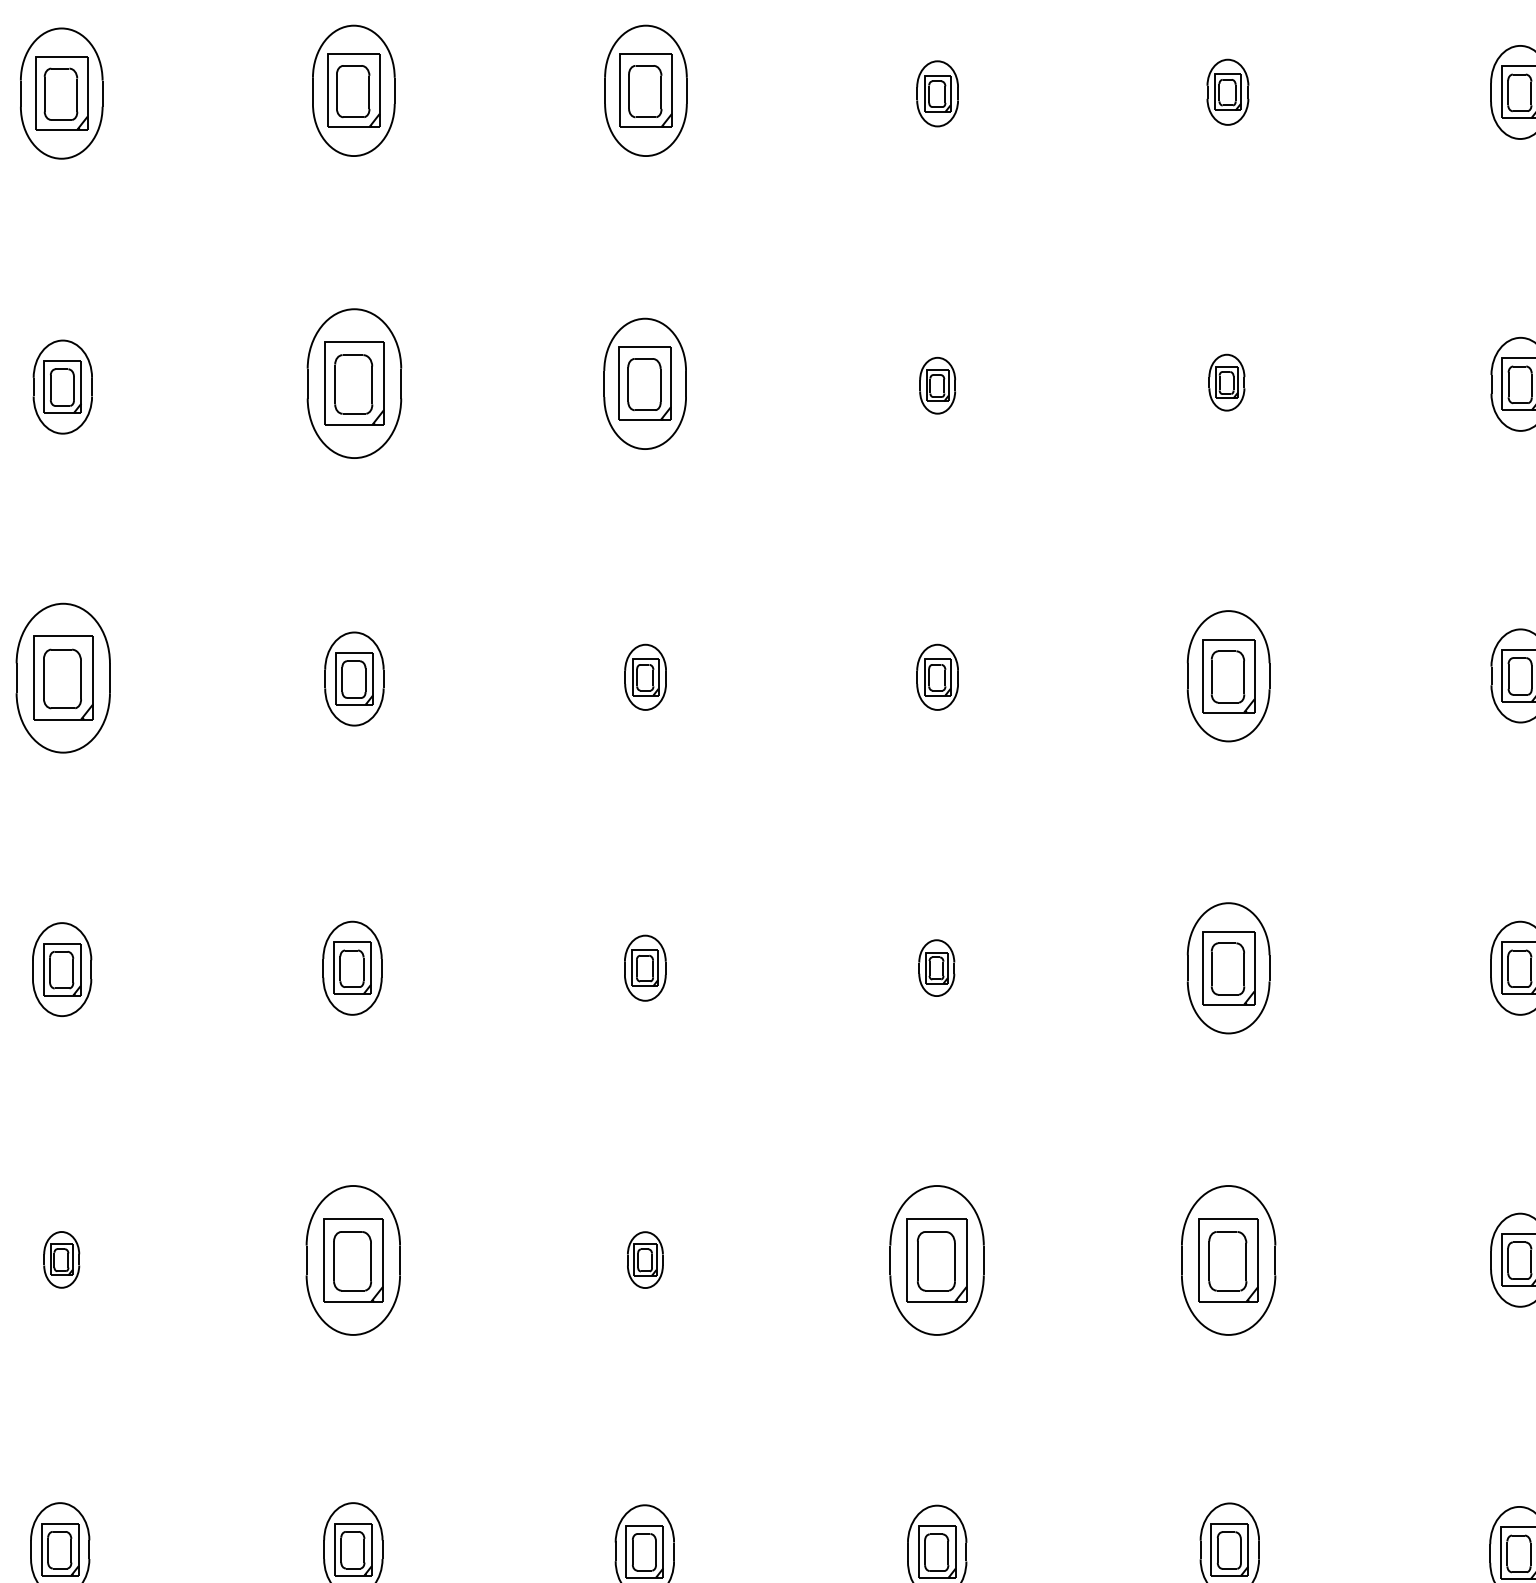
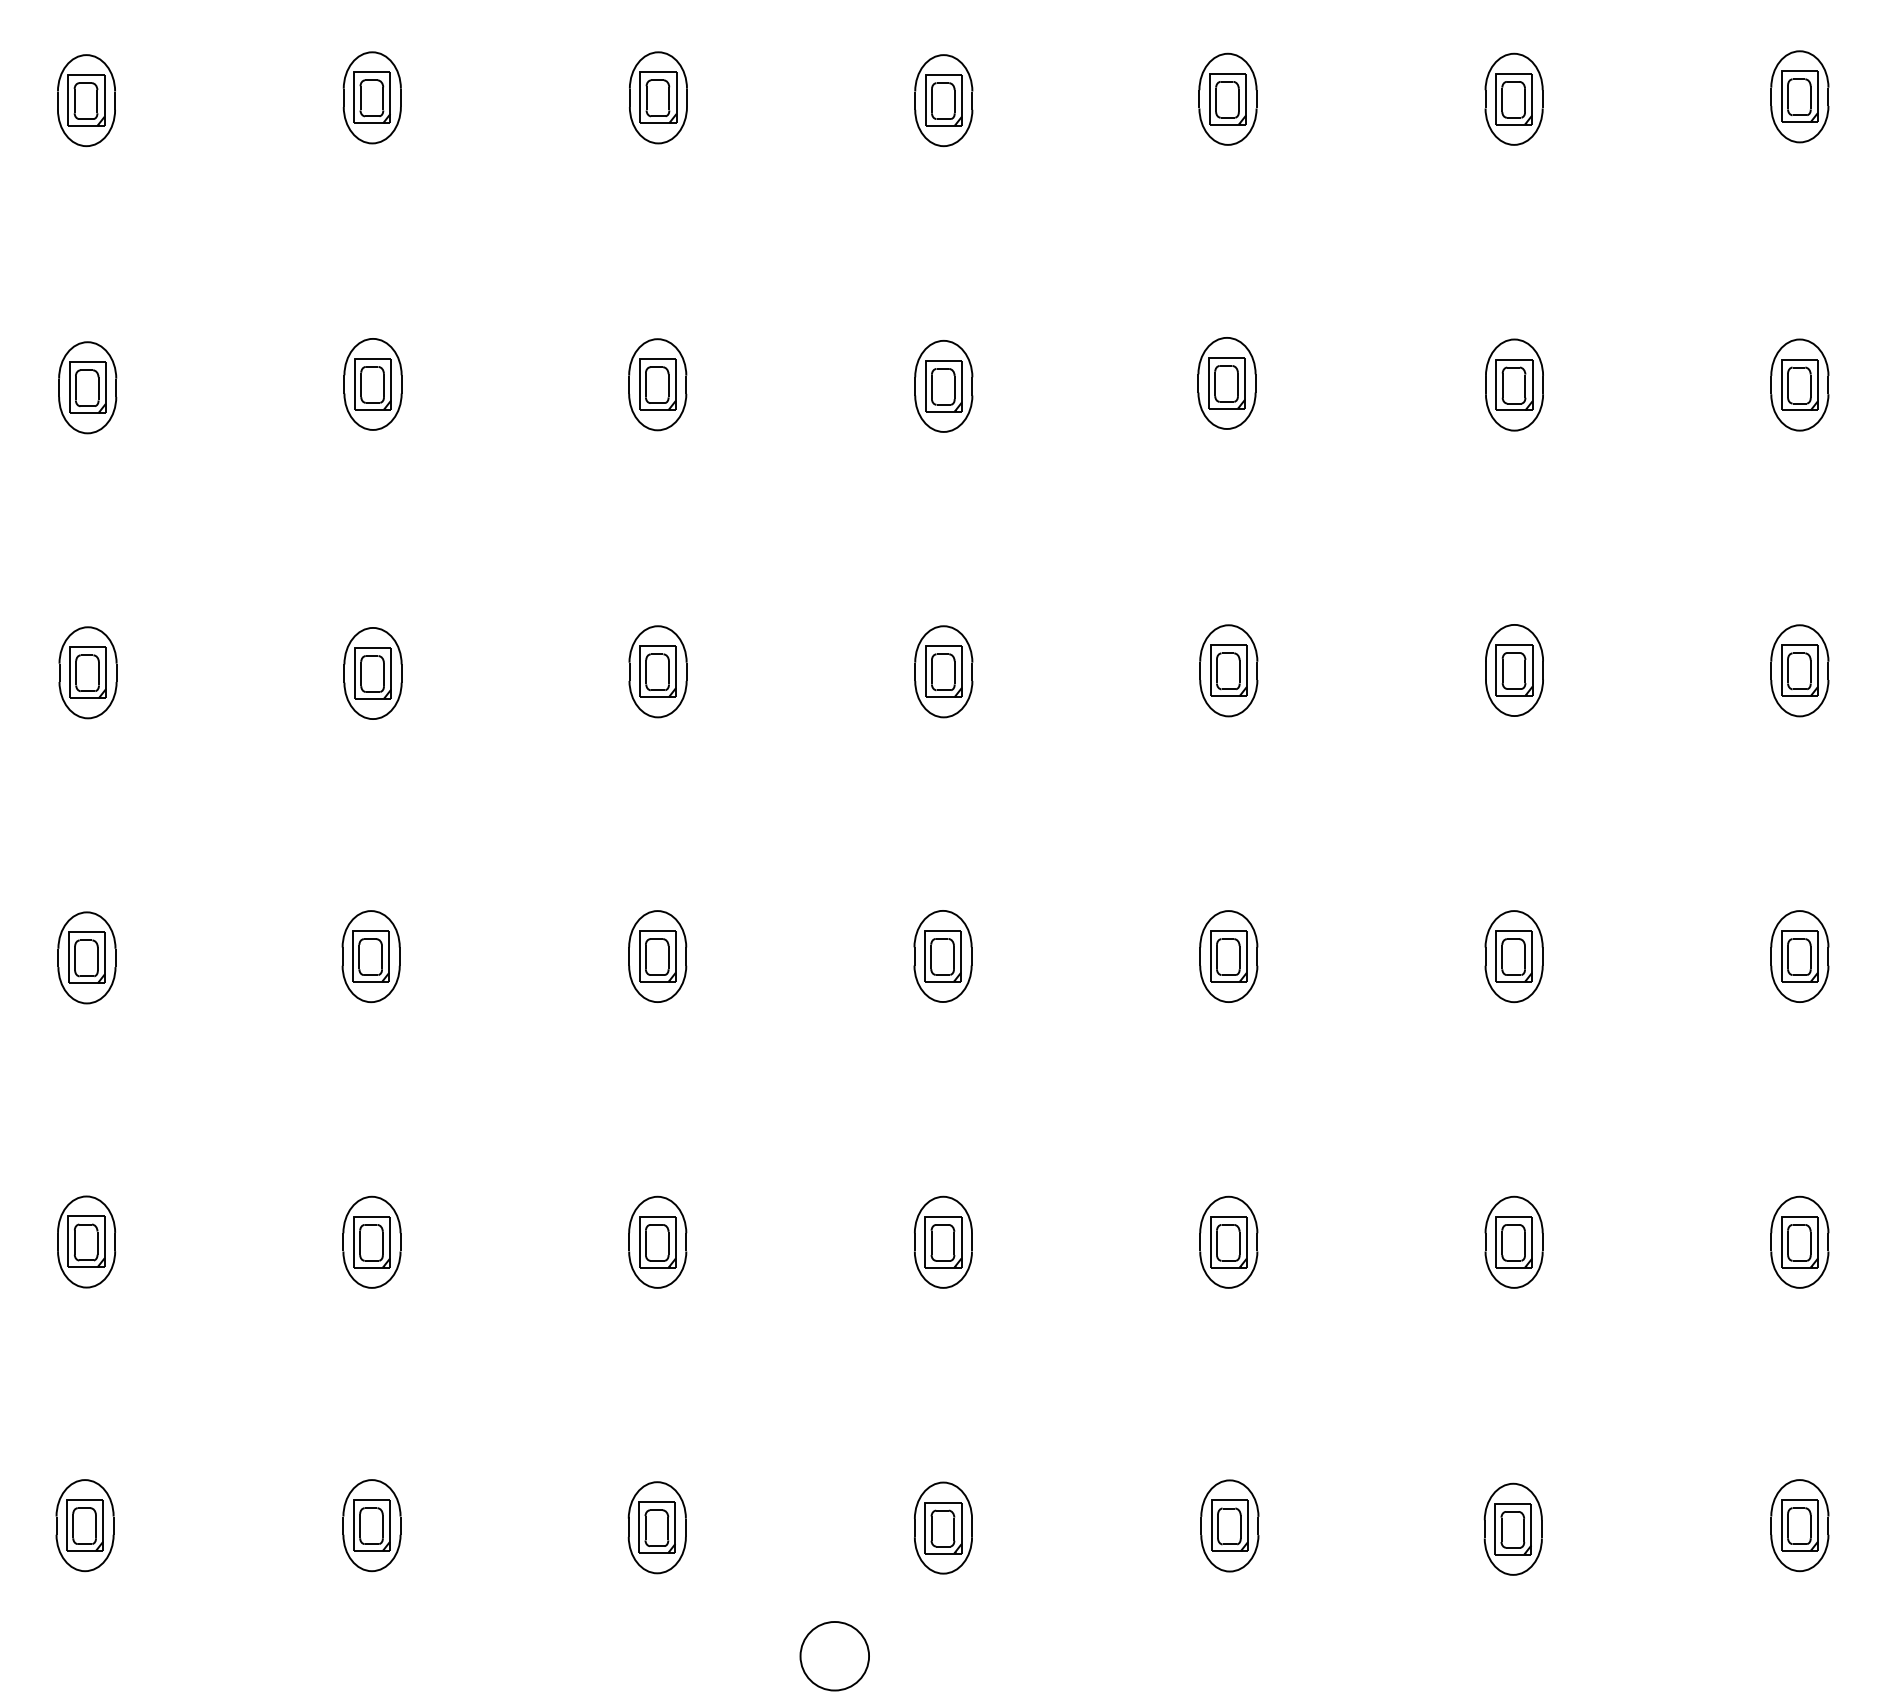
part: (352, 90) -> (371, 97), size x0.71
part: (646, 90) -> (658, 97), size x0.71
part: (1227, 91) -> (1227, 98), size x1.43
part: (61, 93) -> (86, 100), size x0.71
part: (937, 93) -> (943, 100), size x1.43
part: (1226, 382) -> (1226, 383), size x1.67
part: (353, 383) -> (372, 384), size x0.62
part: (645, 383) -> (657, 384), size x0.71
part: (937, 385) -> (943, 386), size x1.67
part: (1228, 675) -> (1228, 670), size x0.71
part: (645, 677) -> (657, 671), size x1.43
part: (937, 677) -> (943, 671), size x1.43
part: (62, 678) -> (87, 672), size x0.62
part: (645, 968) -> (657, 956), size x1.43
part: (936, 968) -> (942, 956), size x1.67
part: (1228, 968) -> (1228, 956), size x0.71
part: (61, 1259) -> (86, 1241), size x1.67
part: (352, 1259) -> (371, 1241), size x0.62
part: (645, 1259) -> (657, 1241), size x1.67
part: (937, 1259) -> (943, 1241), size x0.62
part: (1228, 1259) -> (1228, 1241), size x0.62

